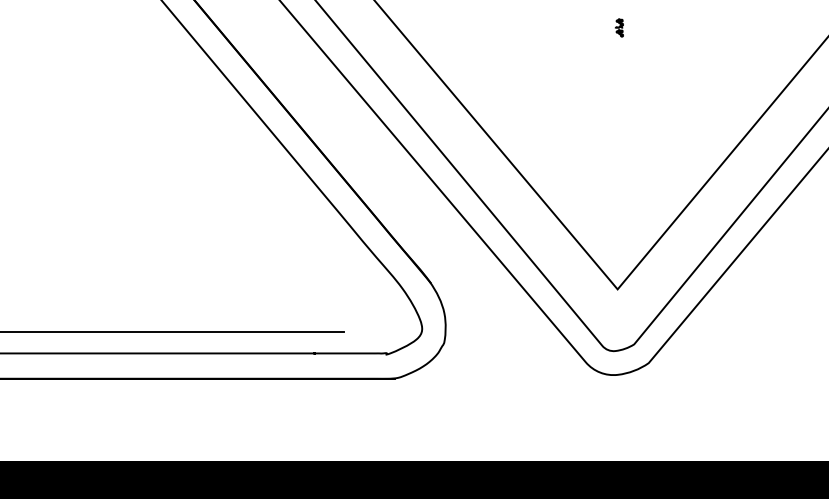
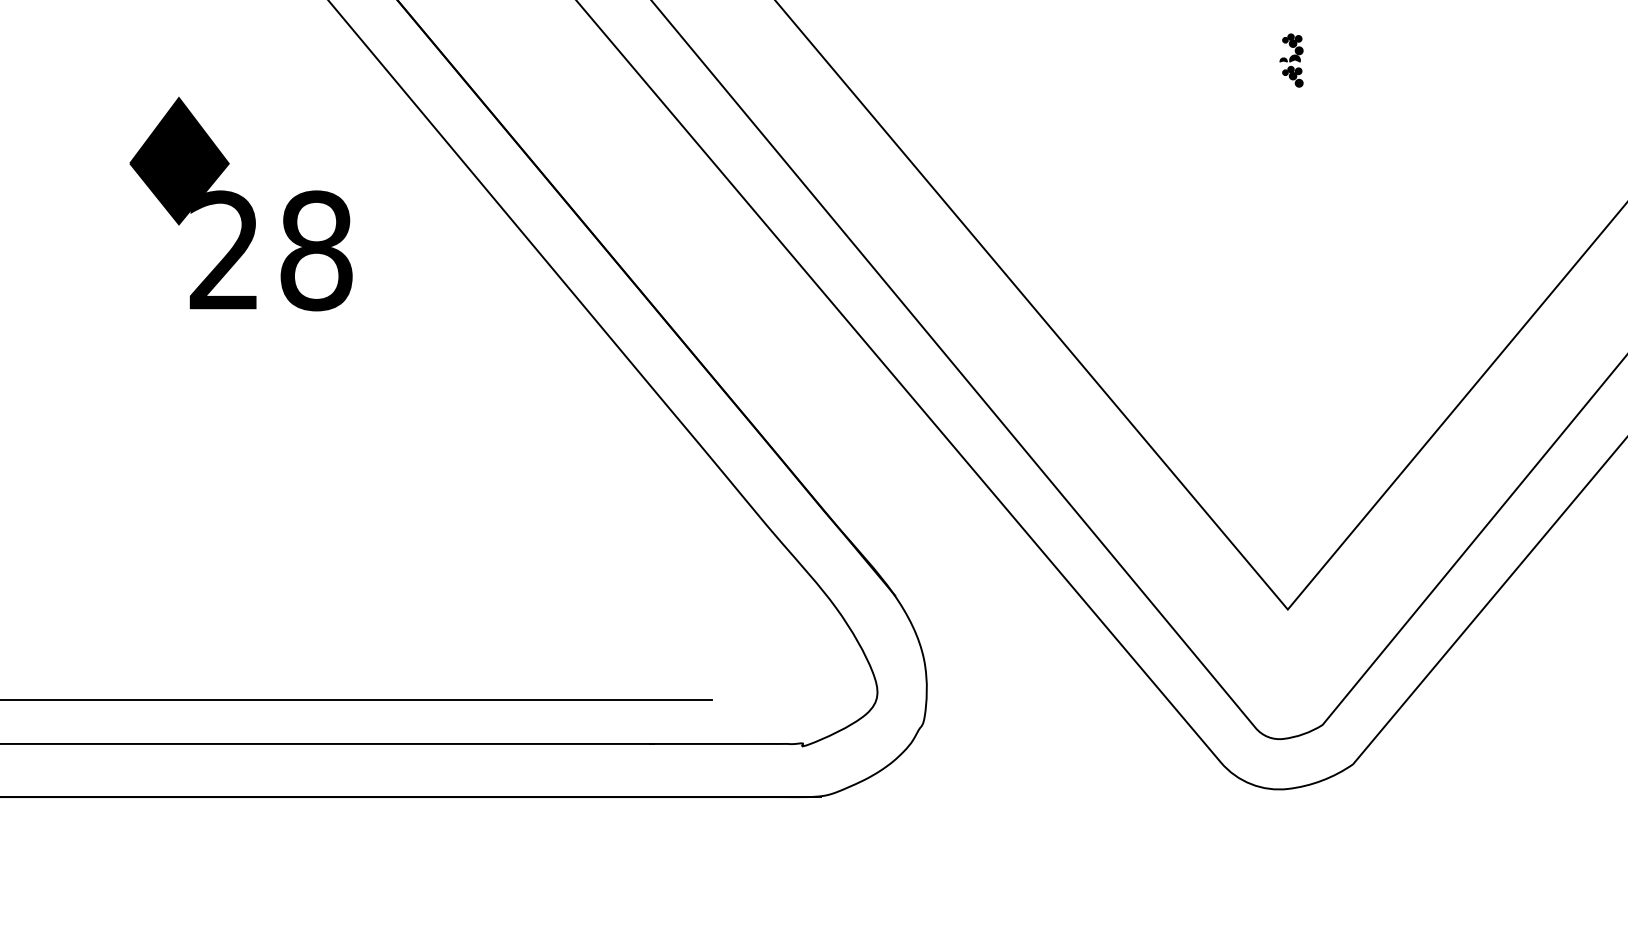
part: (619, 27) -> (1291, 59), size x1.43
part: (118, 95) -> (239, 202), added

